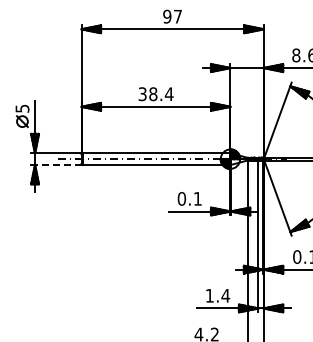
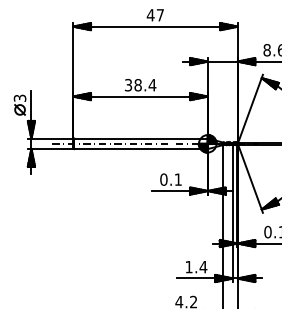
text: (166, 16) -> (150, 15), 97 -> 47
text: (21, 108) -> (19, 98), 5 -> 3
line: (57, 164) -> (51, 148), dashed -> solid

